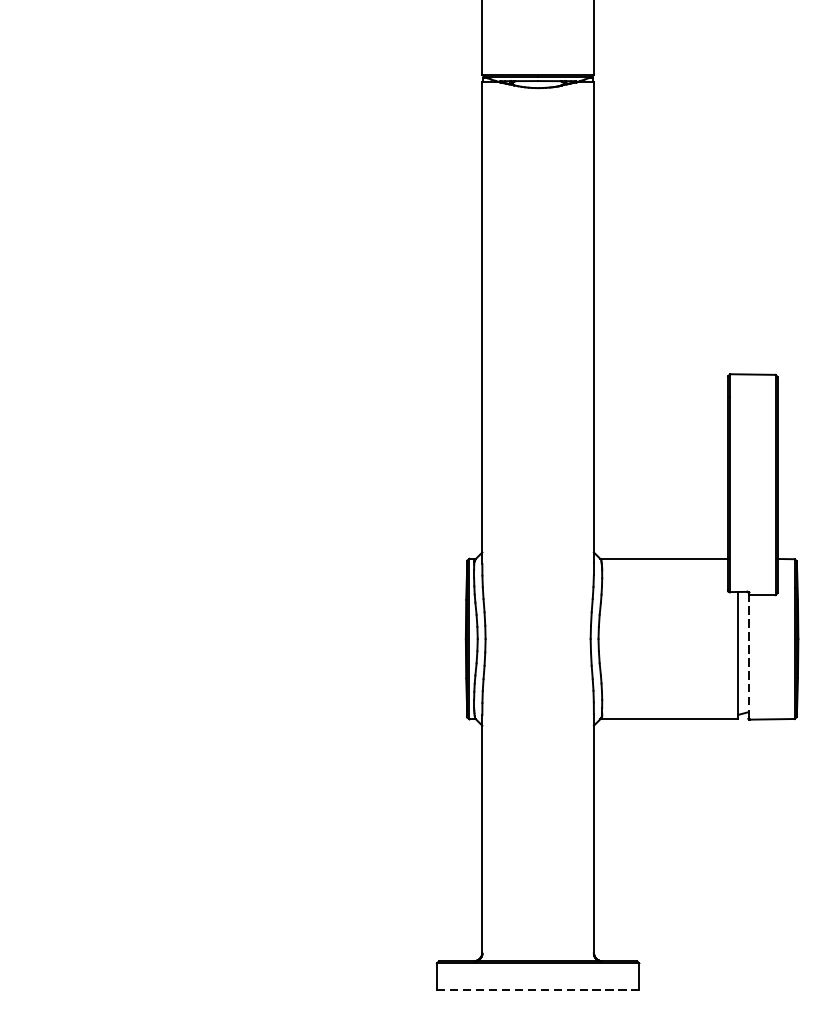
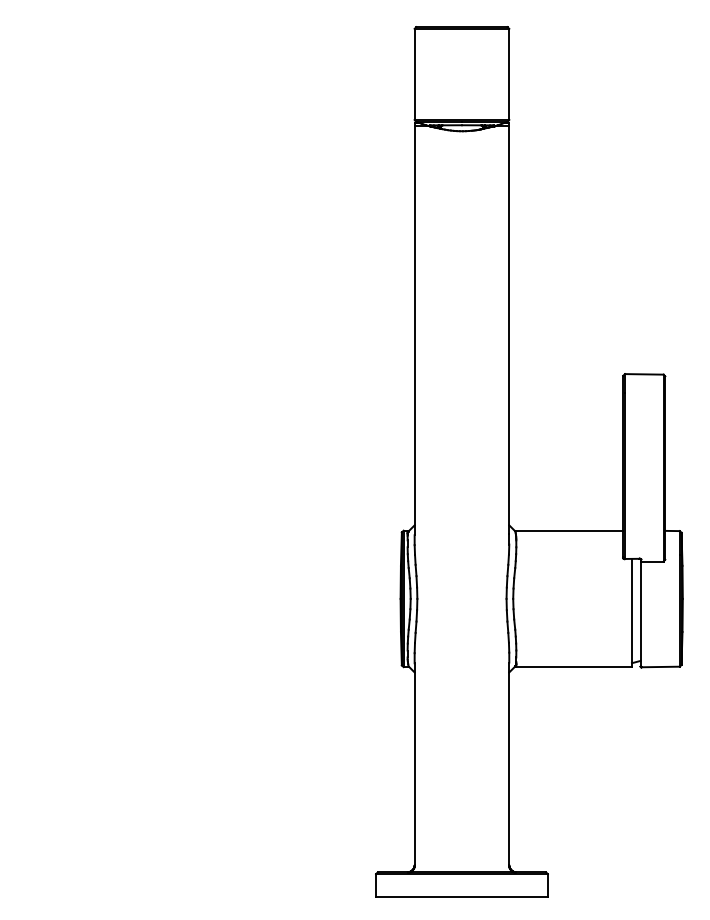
line: (748, 655) -> (640, 612), dashed -> solid
line: (537, 989) -> (461, 896), dashed -> solid

